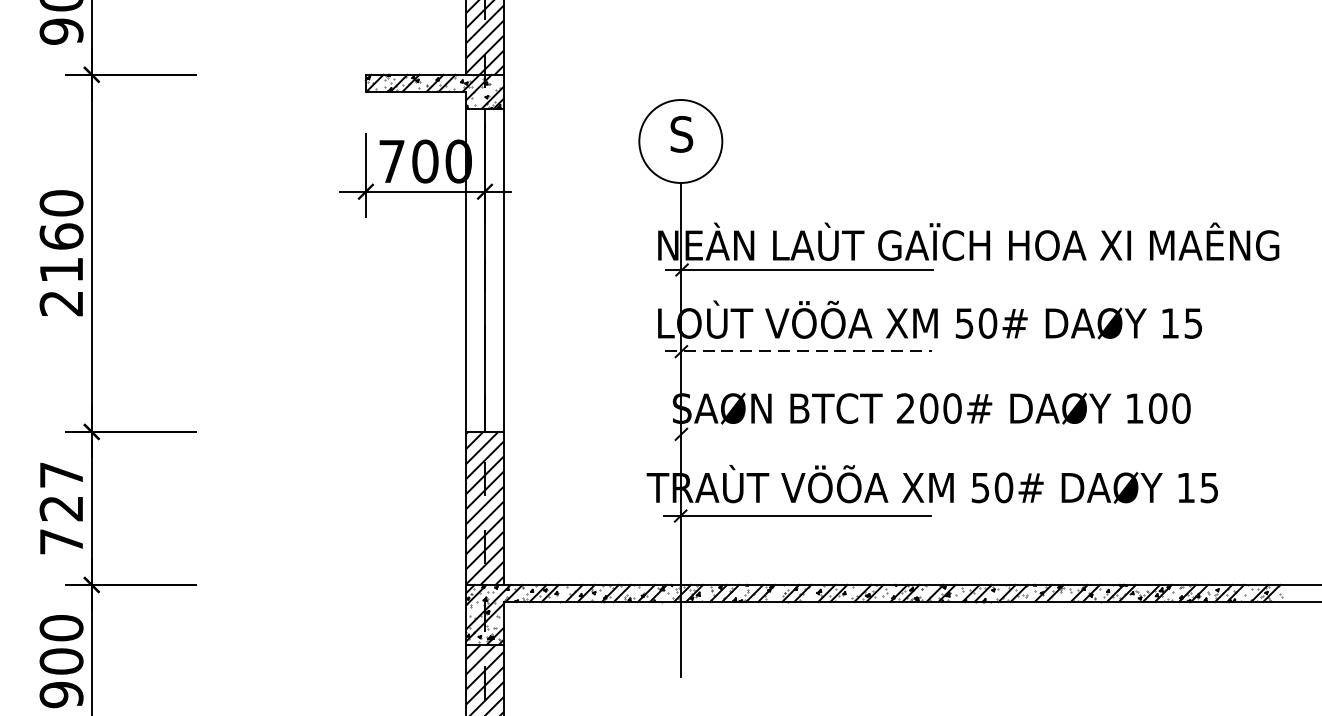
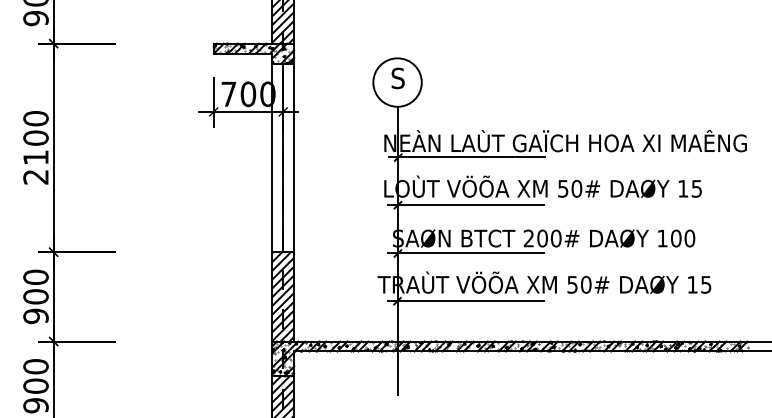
text: (60, 235) -> (35, 137), 2160 -> 2100
line: (798, 352) -> (466, 205), dashed -> solid
line: (798, 434) -> (466, 253), added
text: (60, 507) -> (35, 296), 727 -> 900

